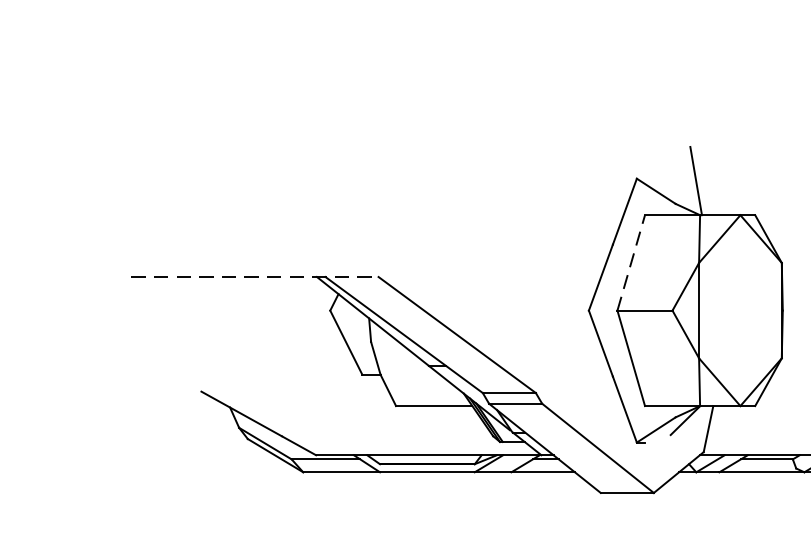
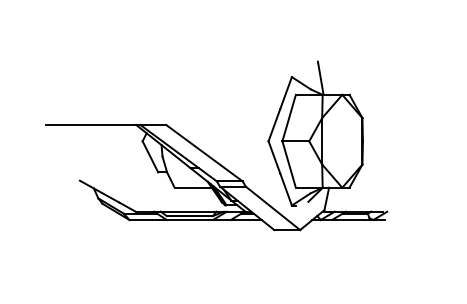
line: (631, 261) -> (289, 117), dashed -> solid
line: (255, 276) -> (106, 124), dashed -> solid

